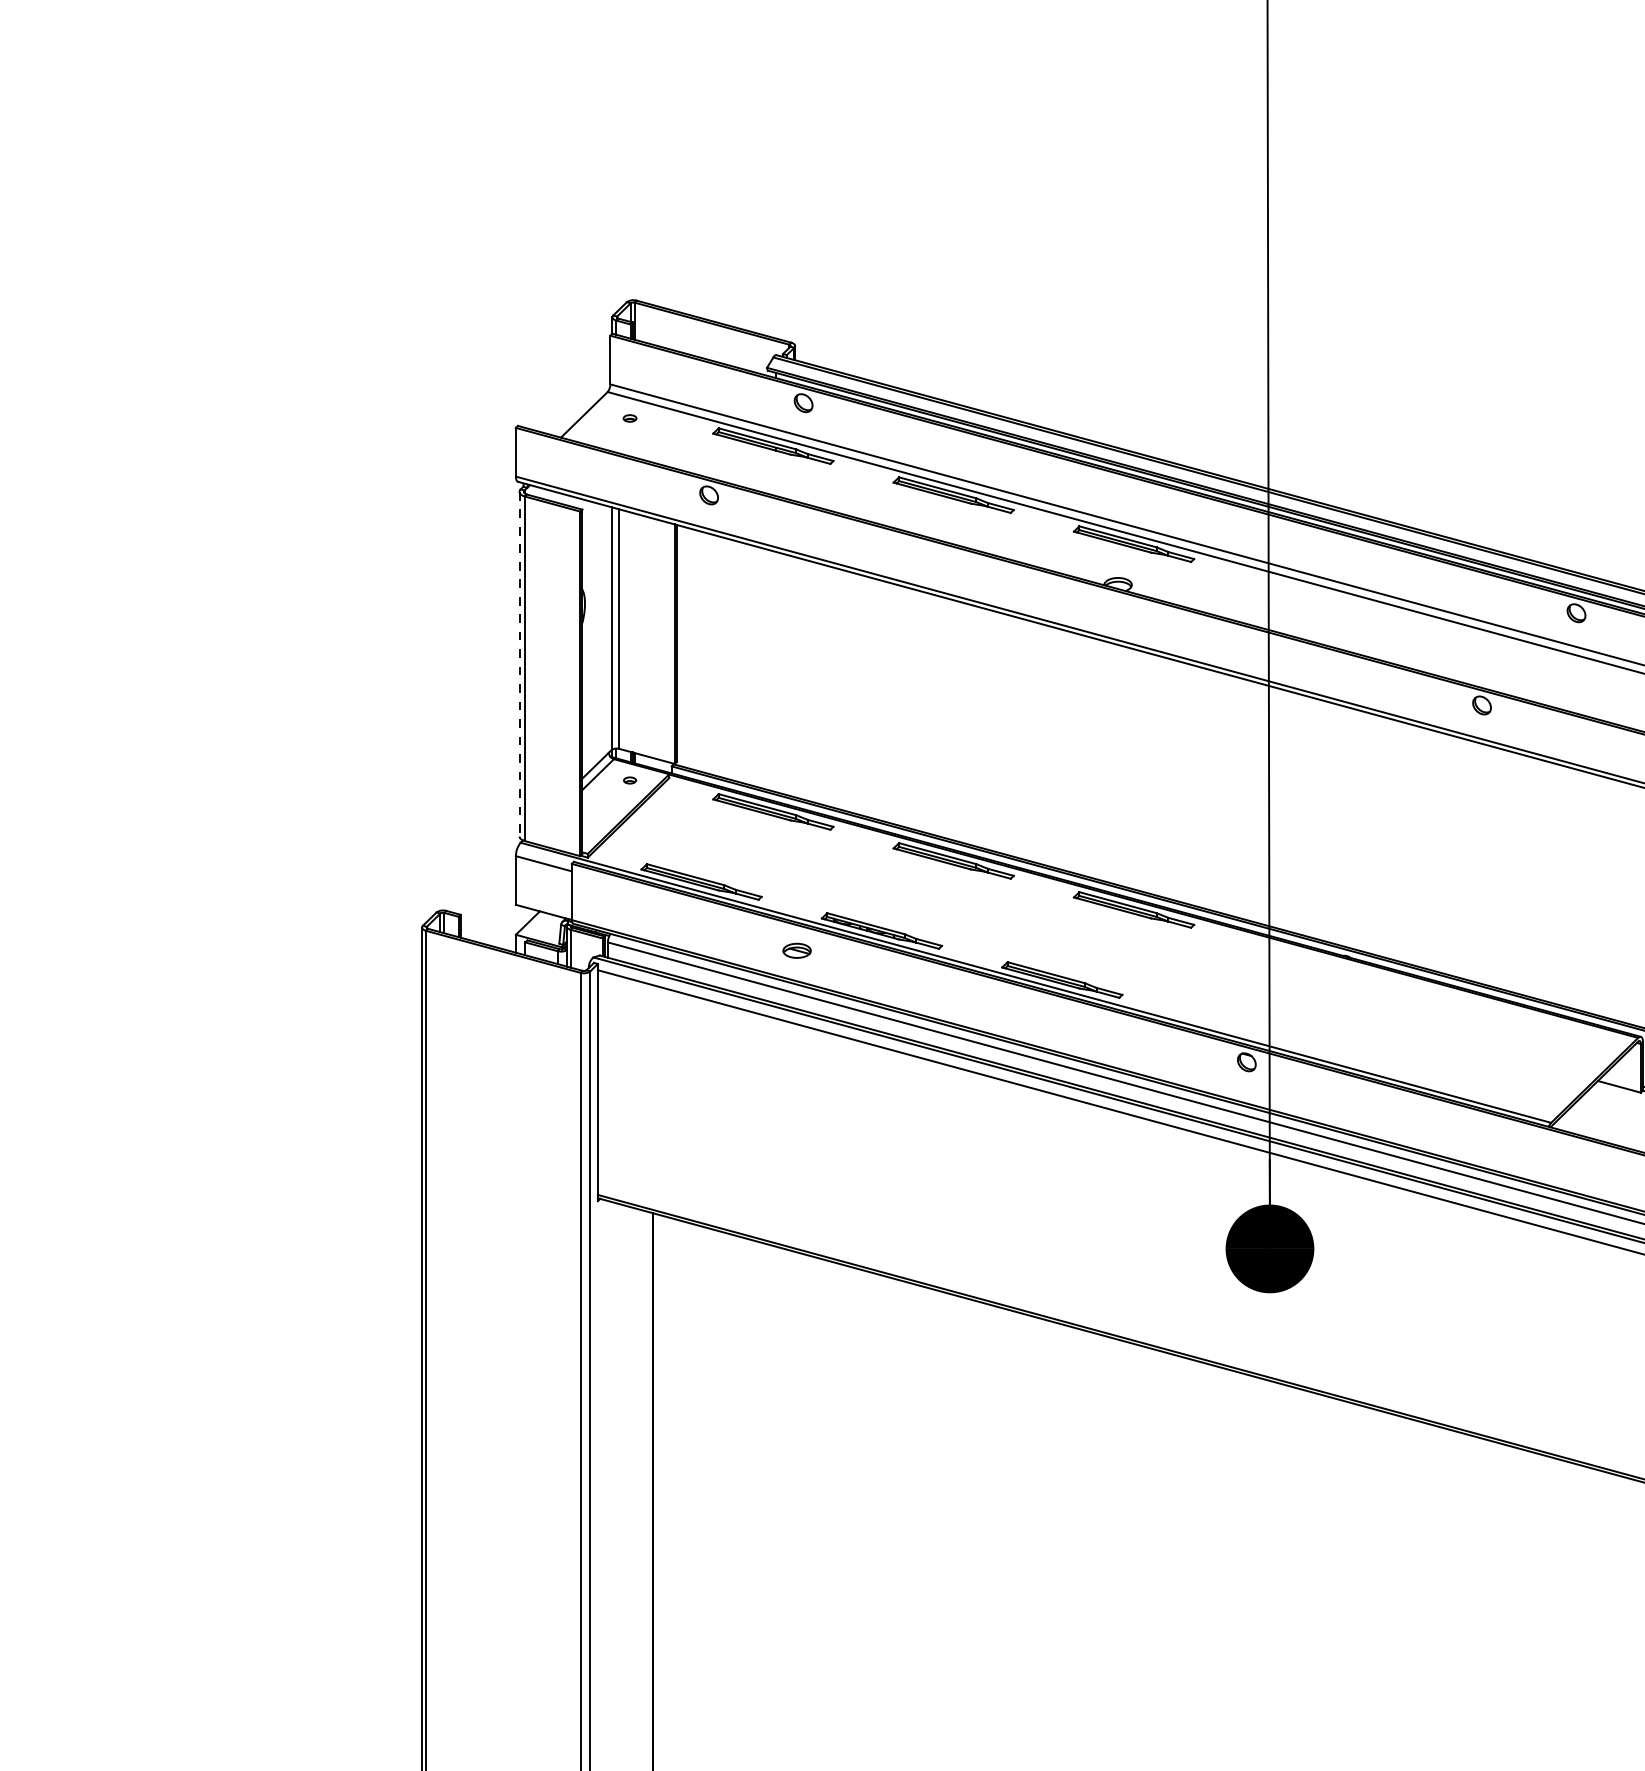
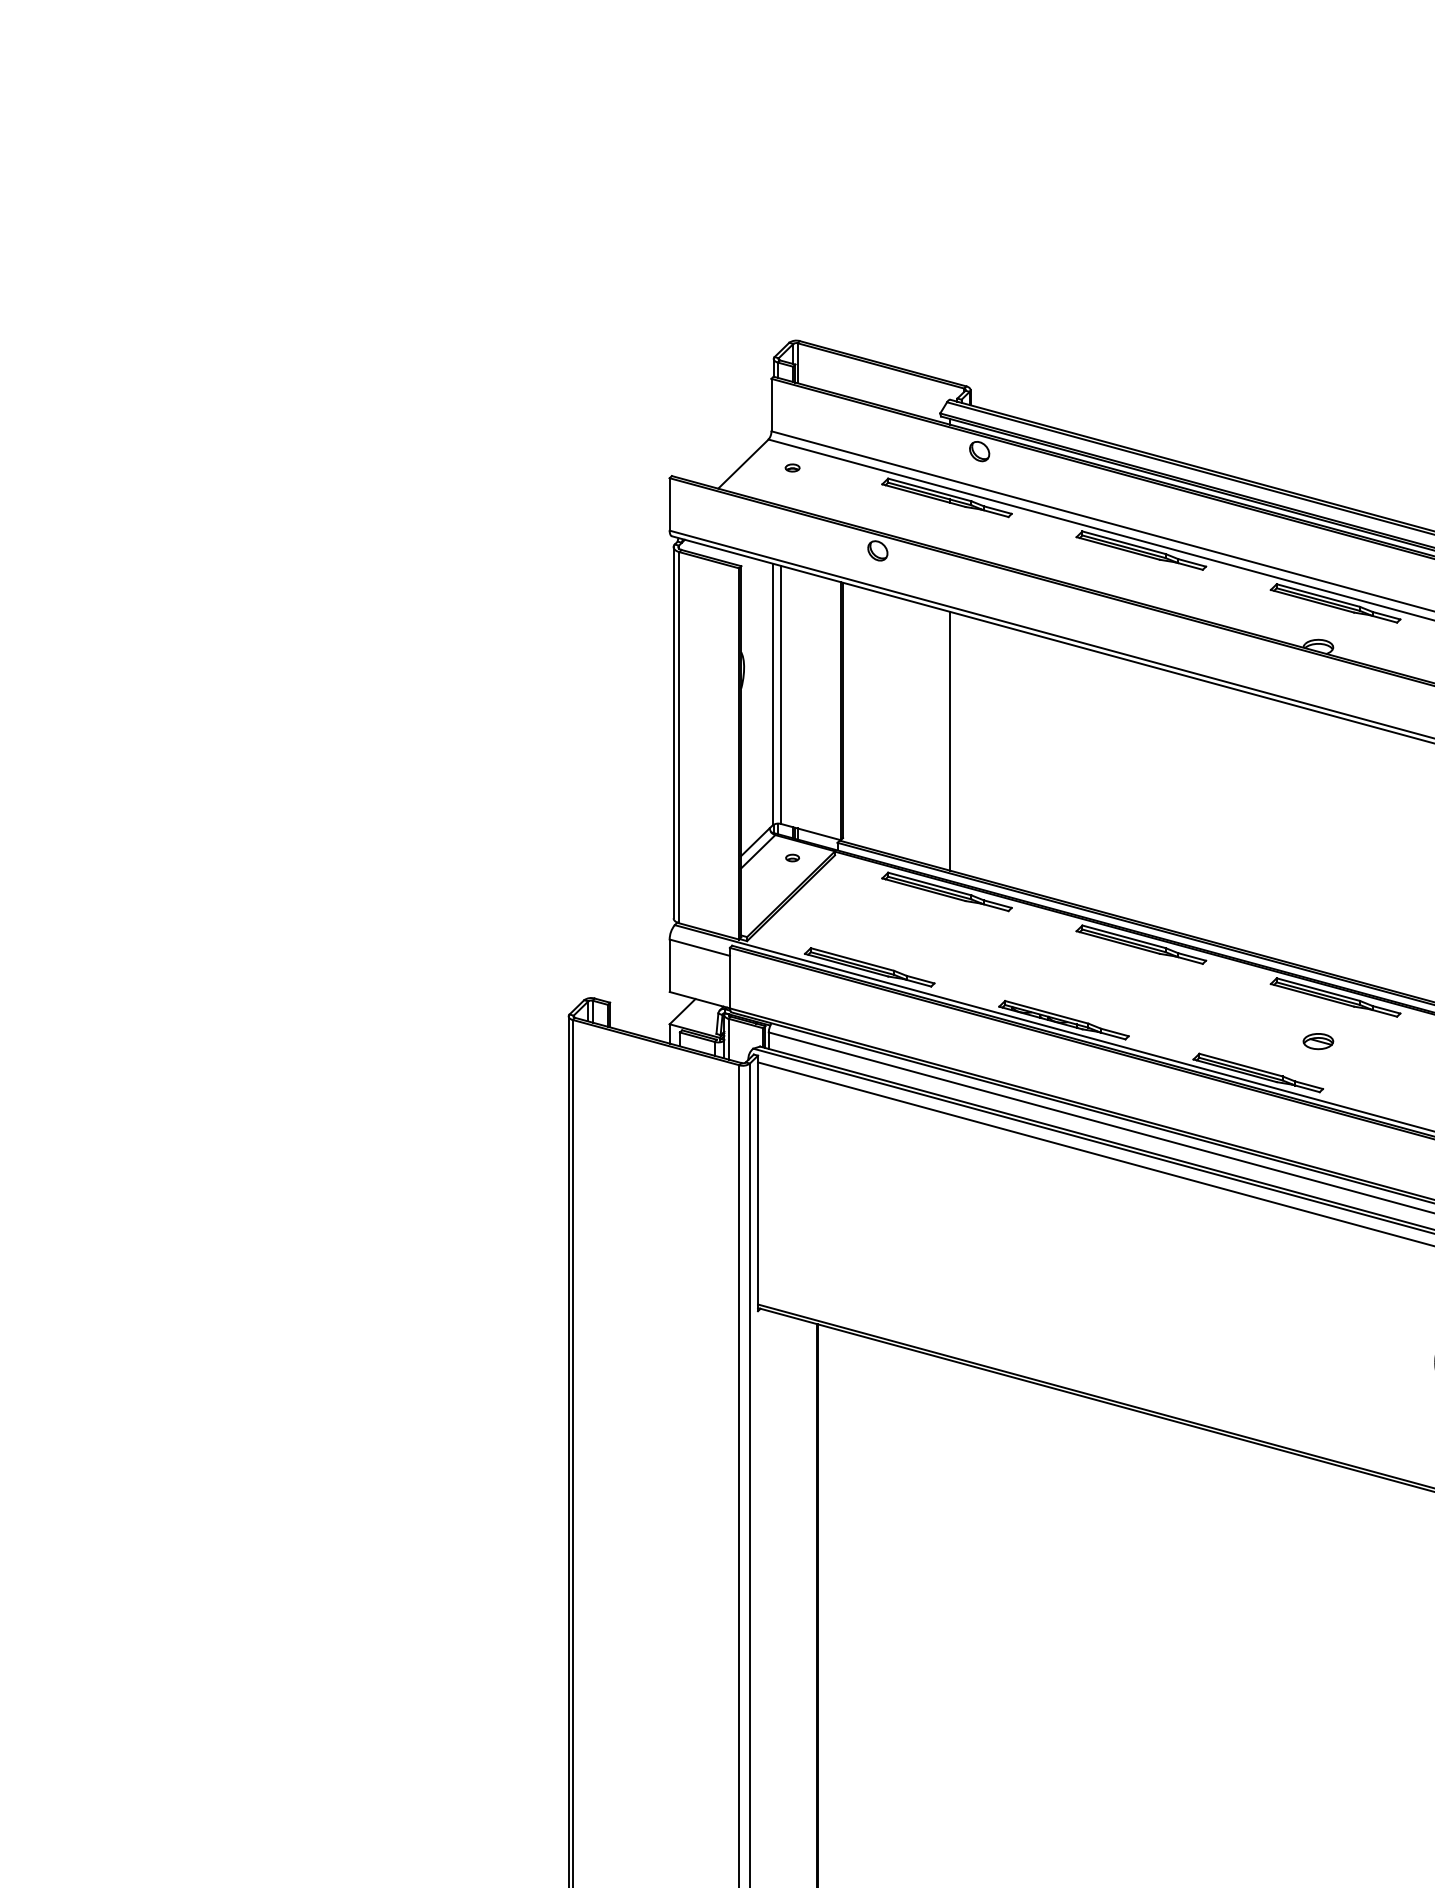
line: (519, 664) -> (673, 733), dashed -> solid
line: (775, 671) -> (949, 740), added
part: (796, 950) -> (1317, 1041), moved

